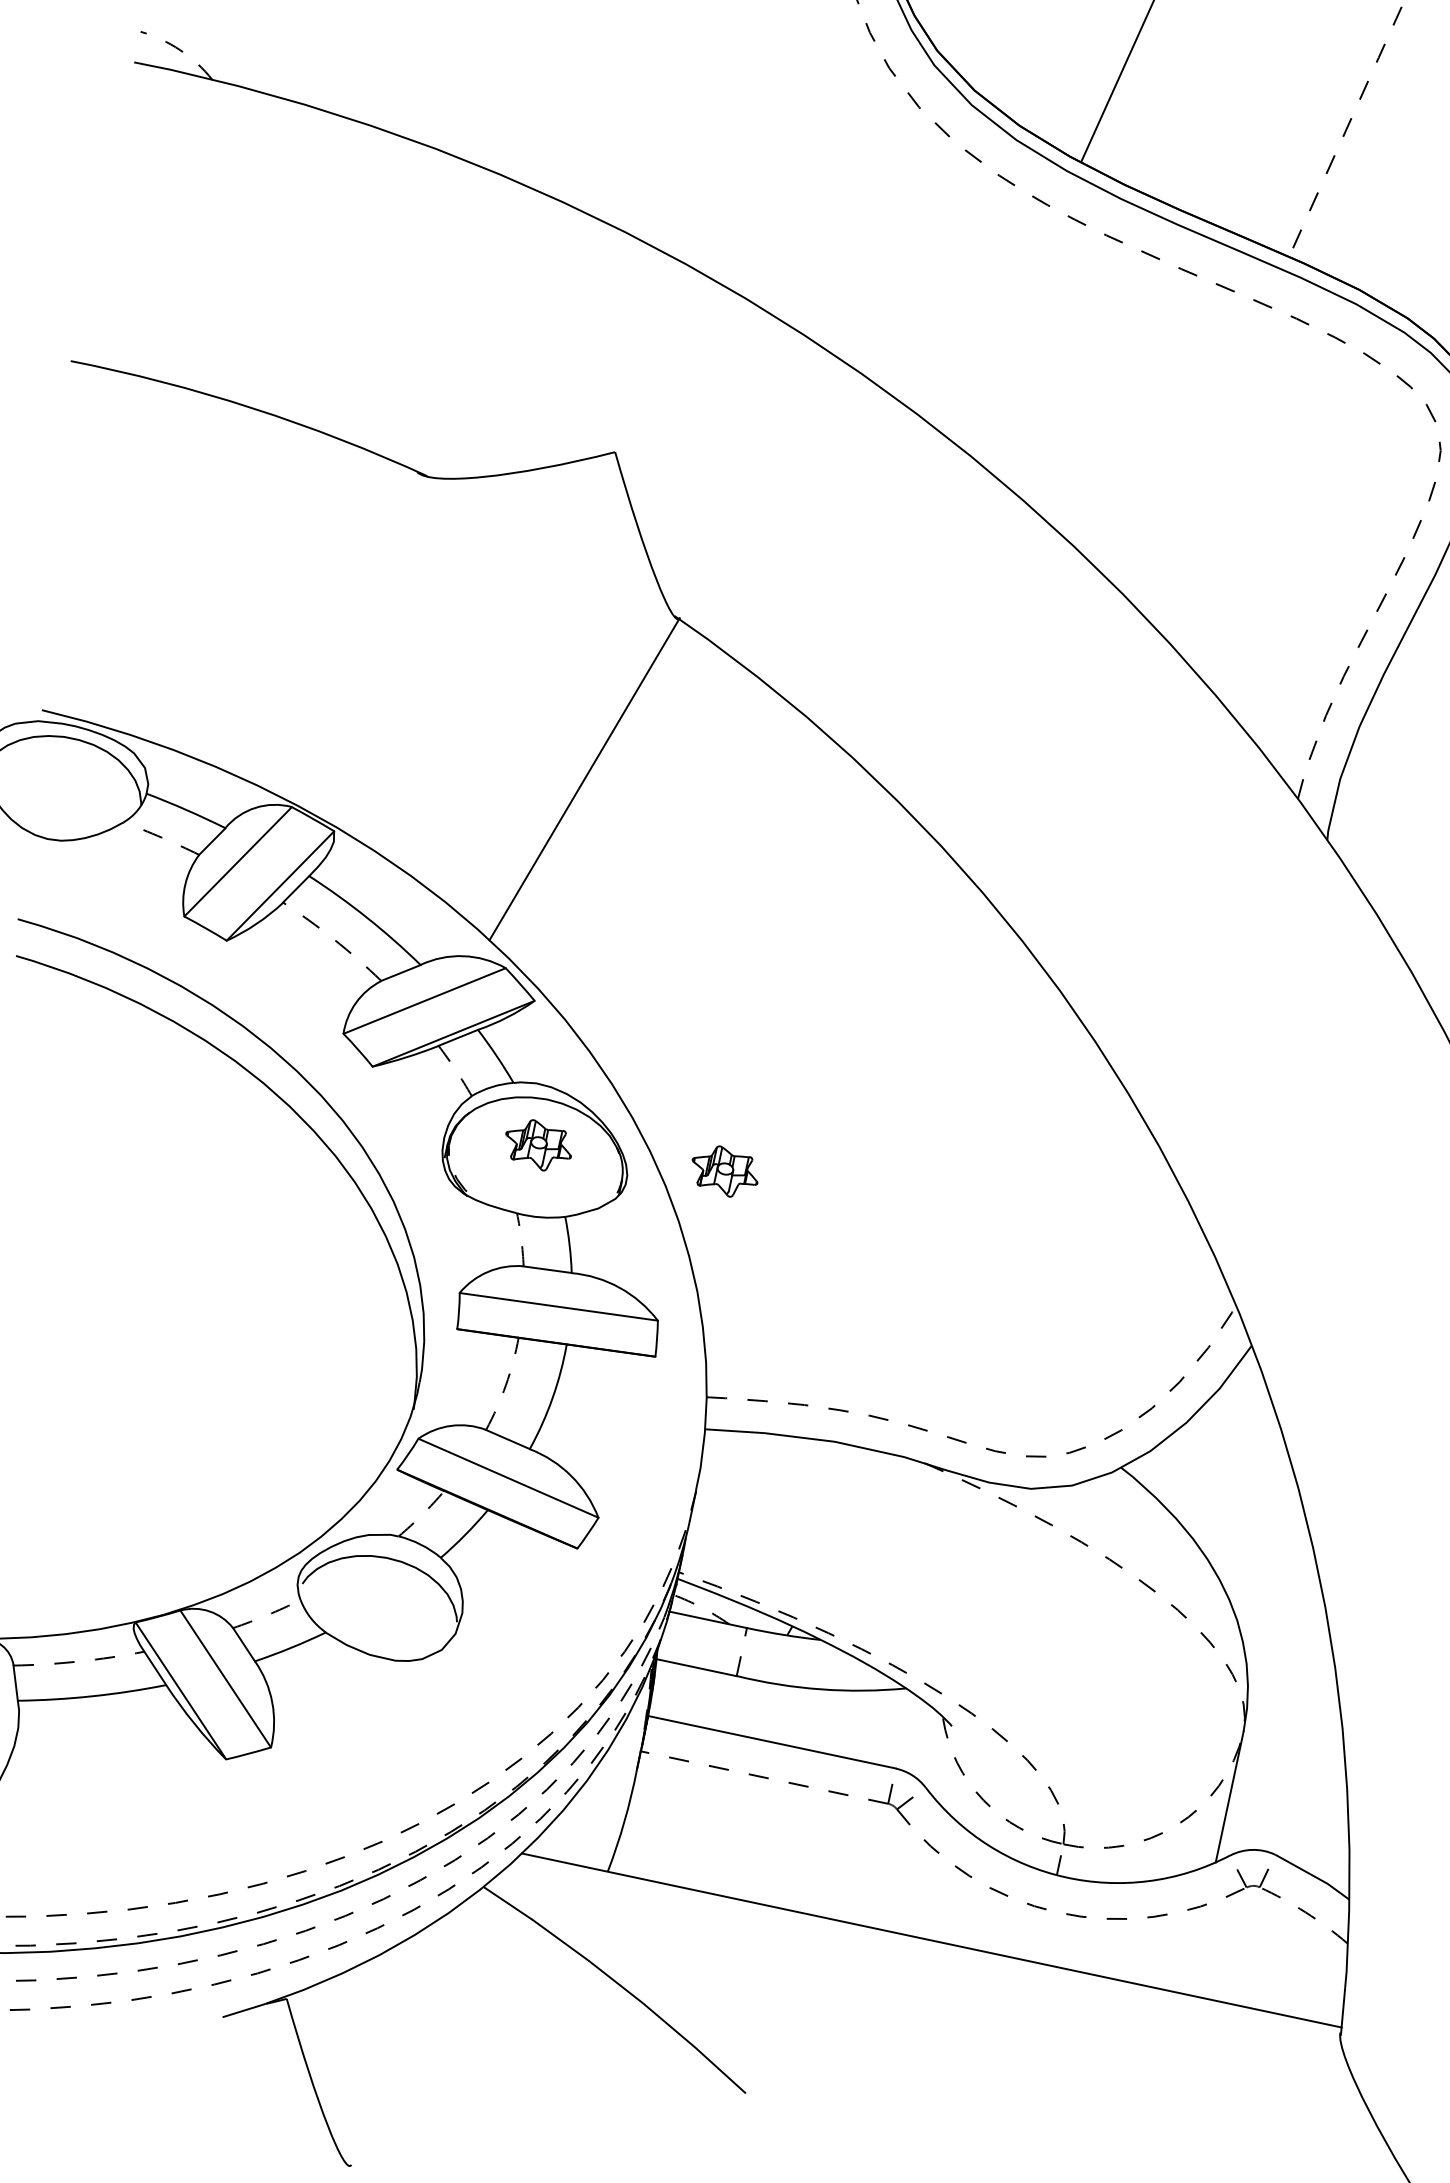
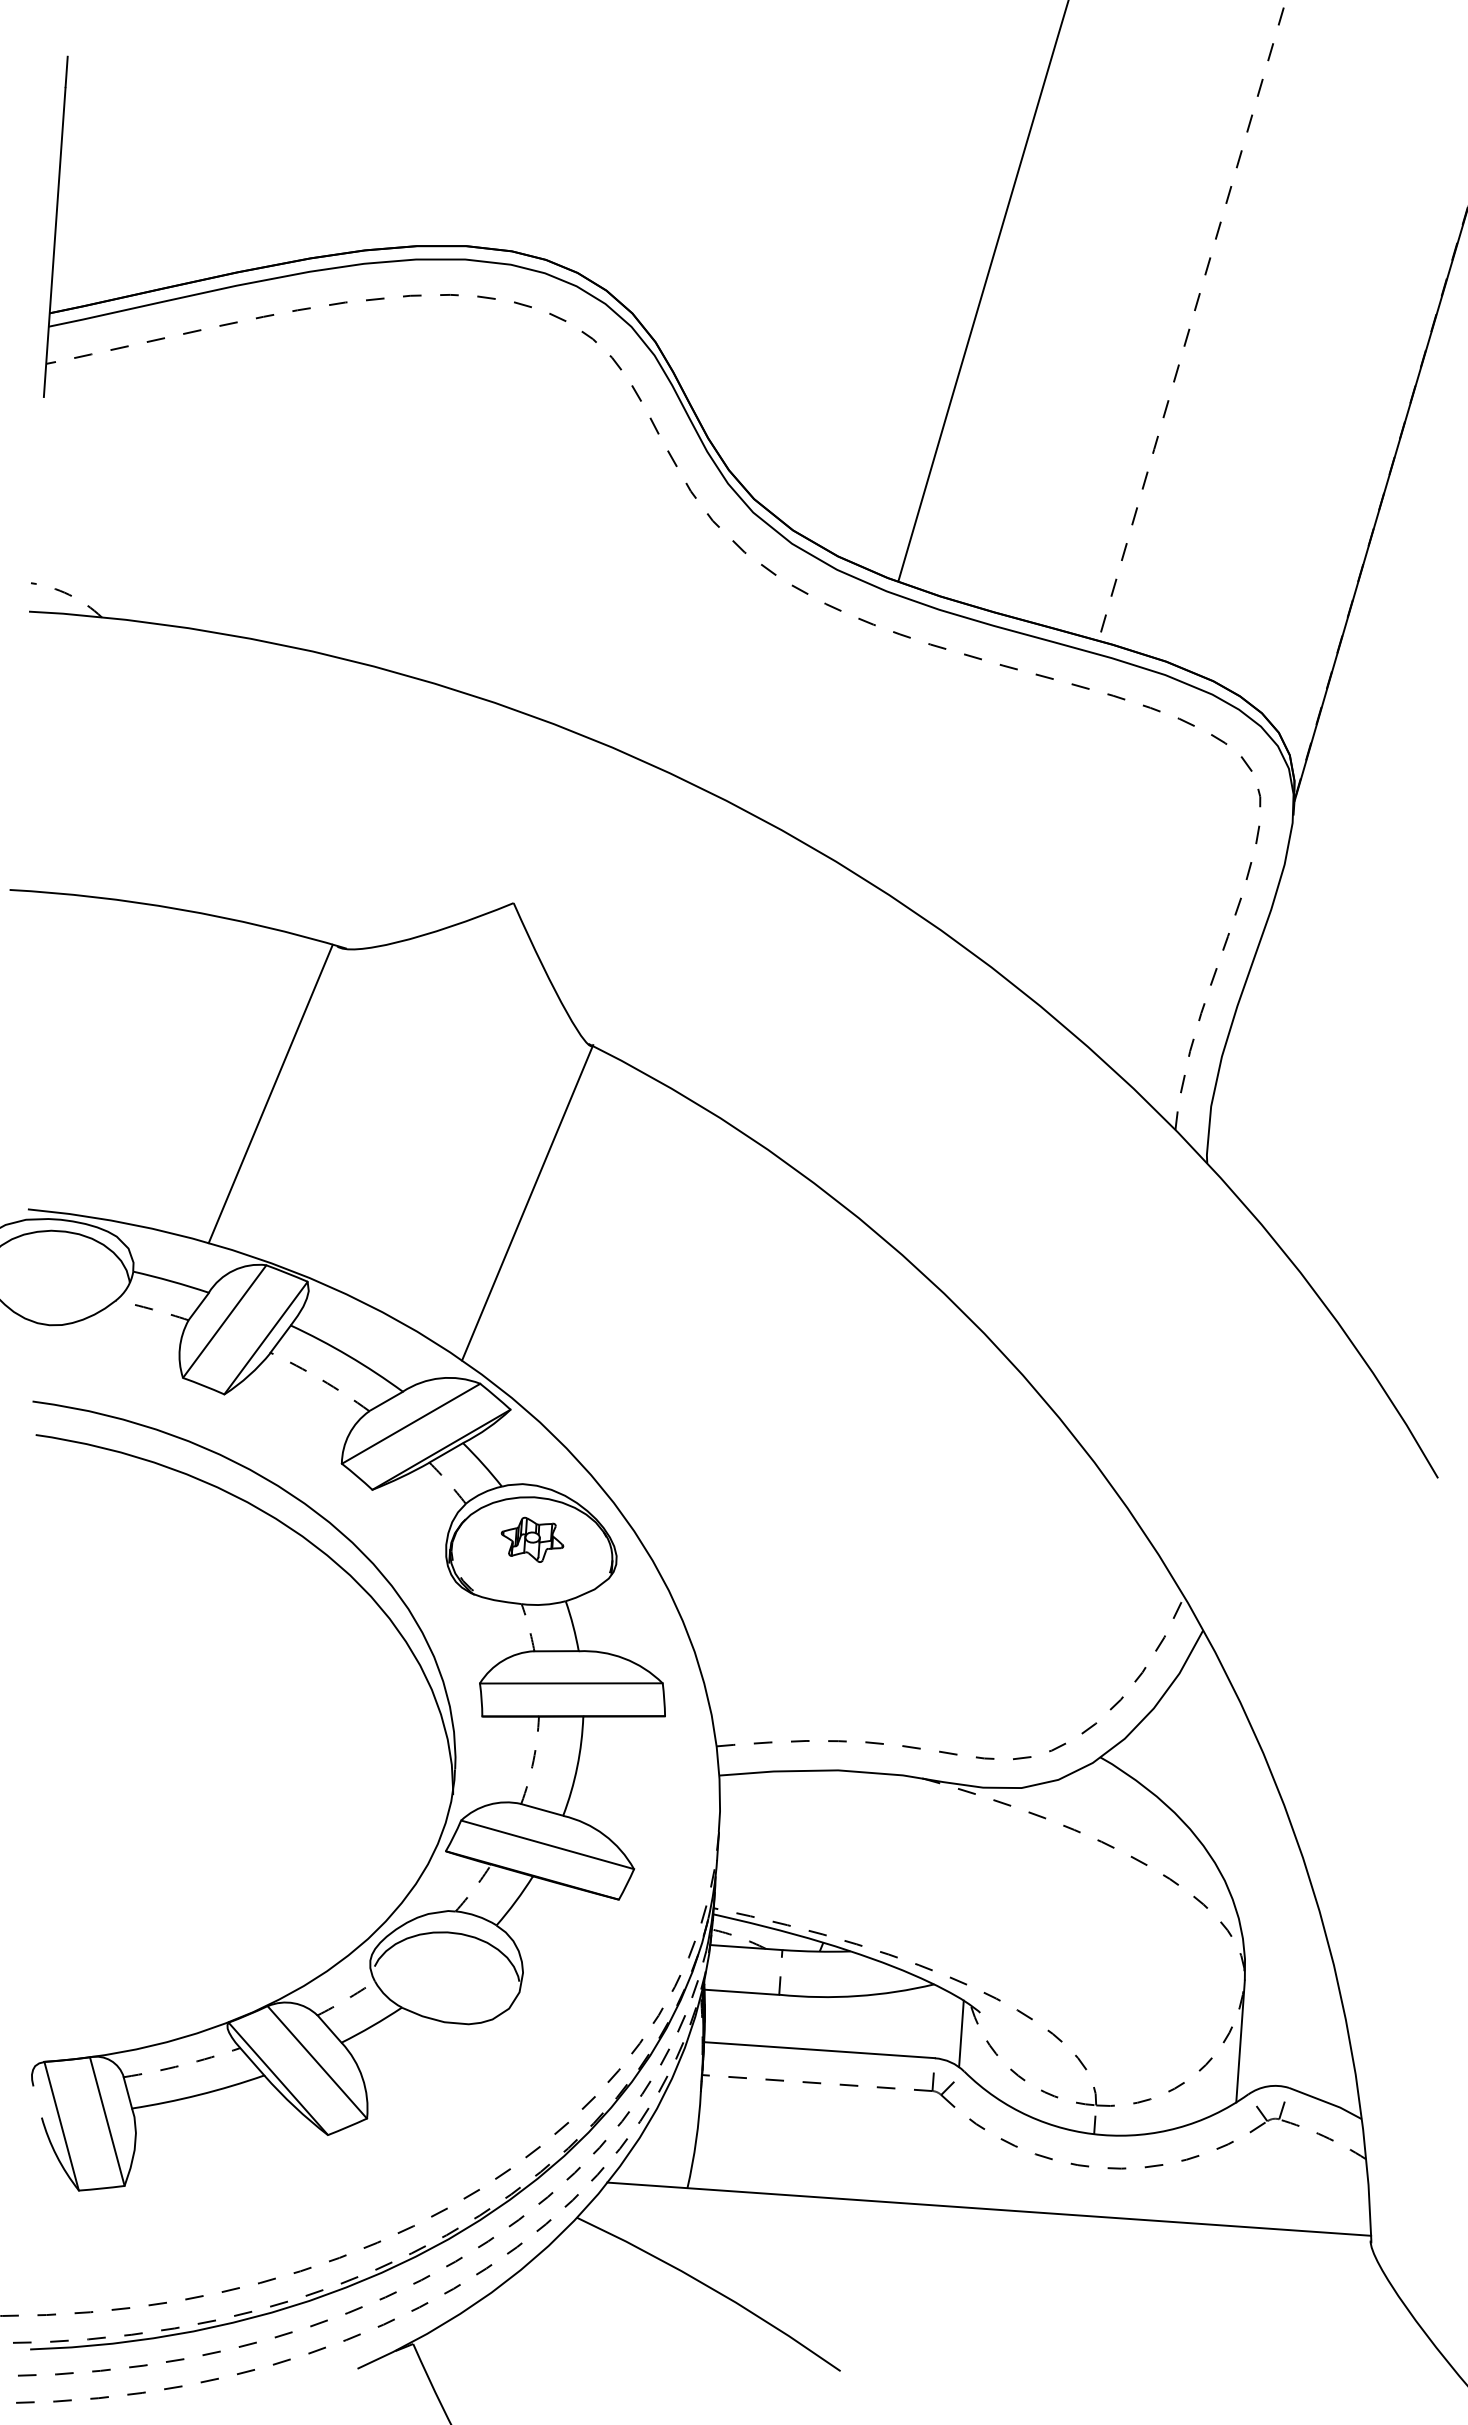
line: (322, 621) -> (270, 1093), added
part: (725, 1171) -> (704, 1539), removed
line: (928, 1745) -> (961, 2033), added

